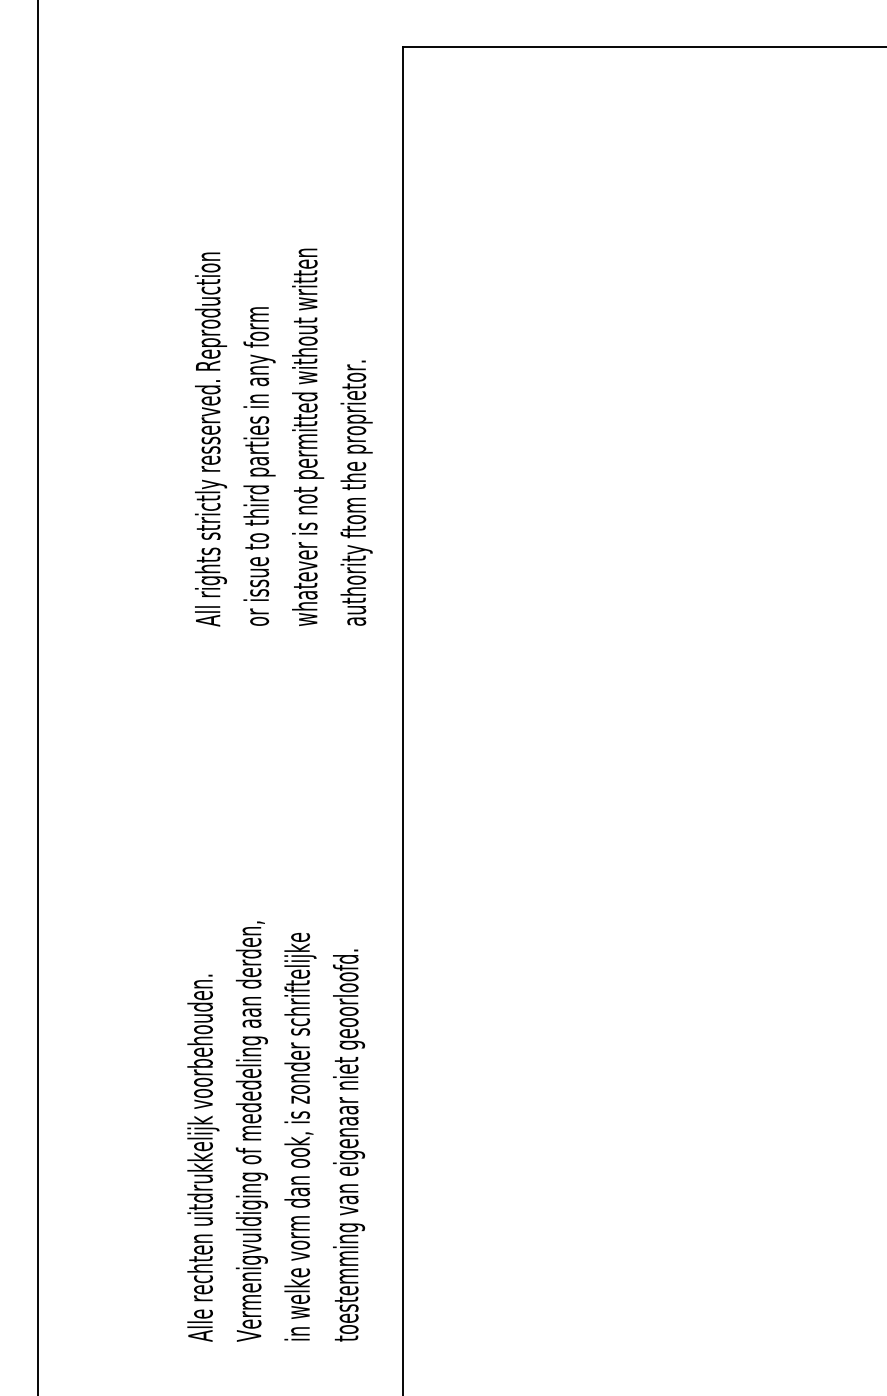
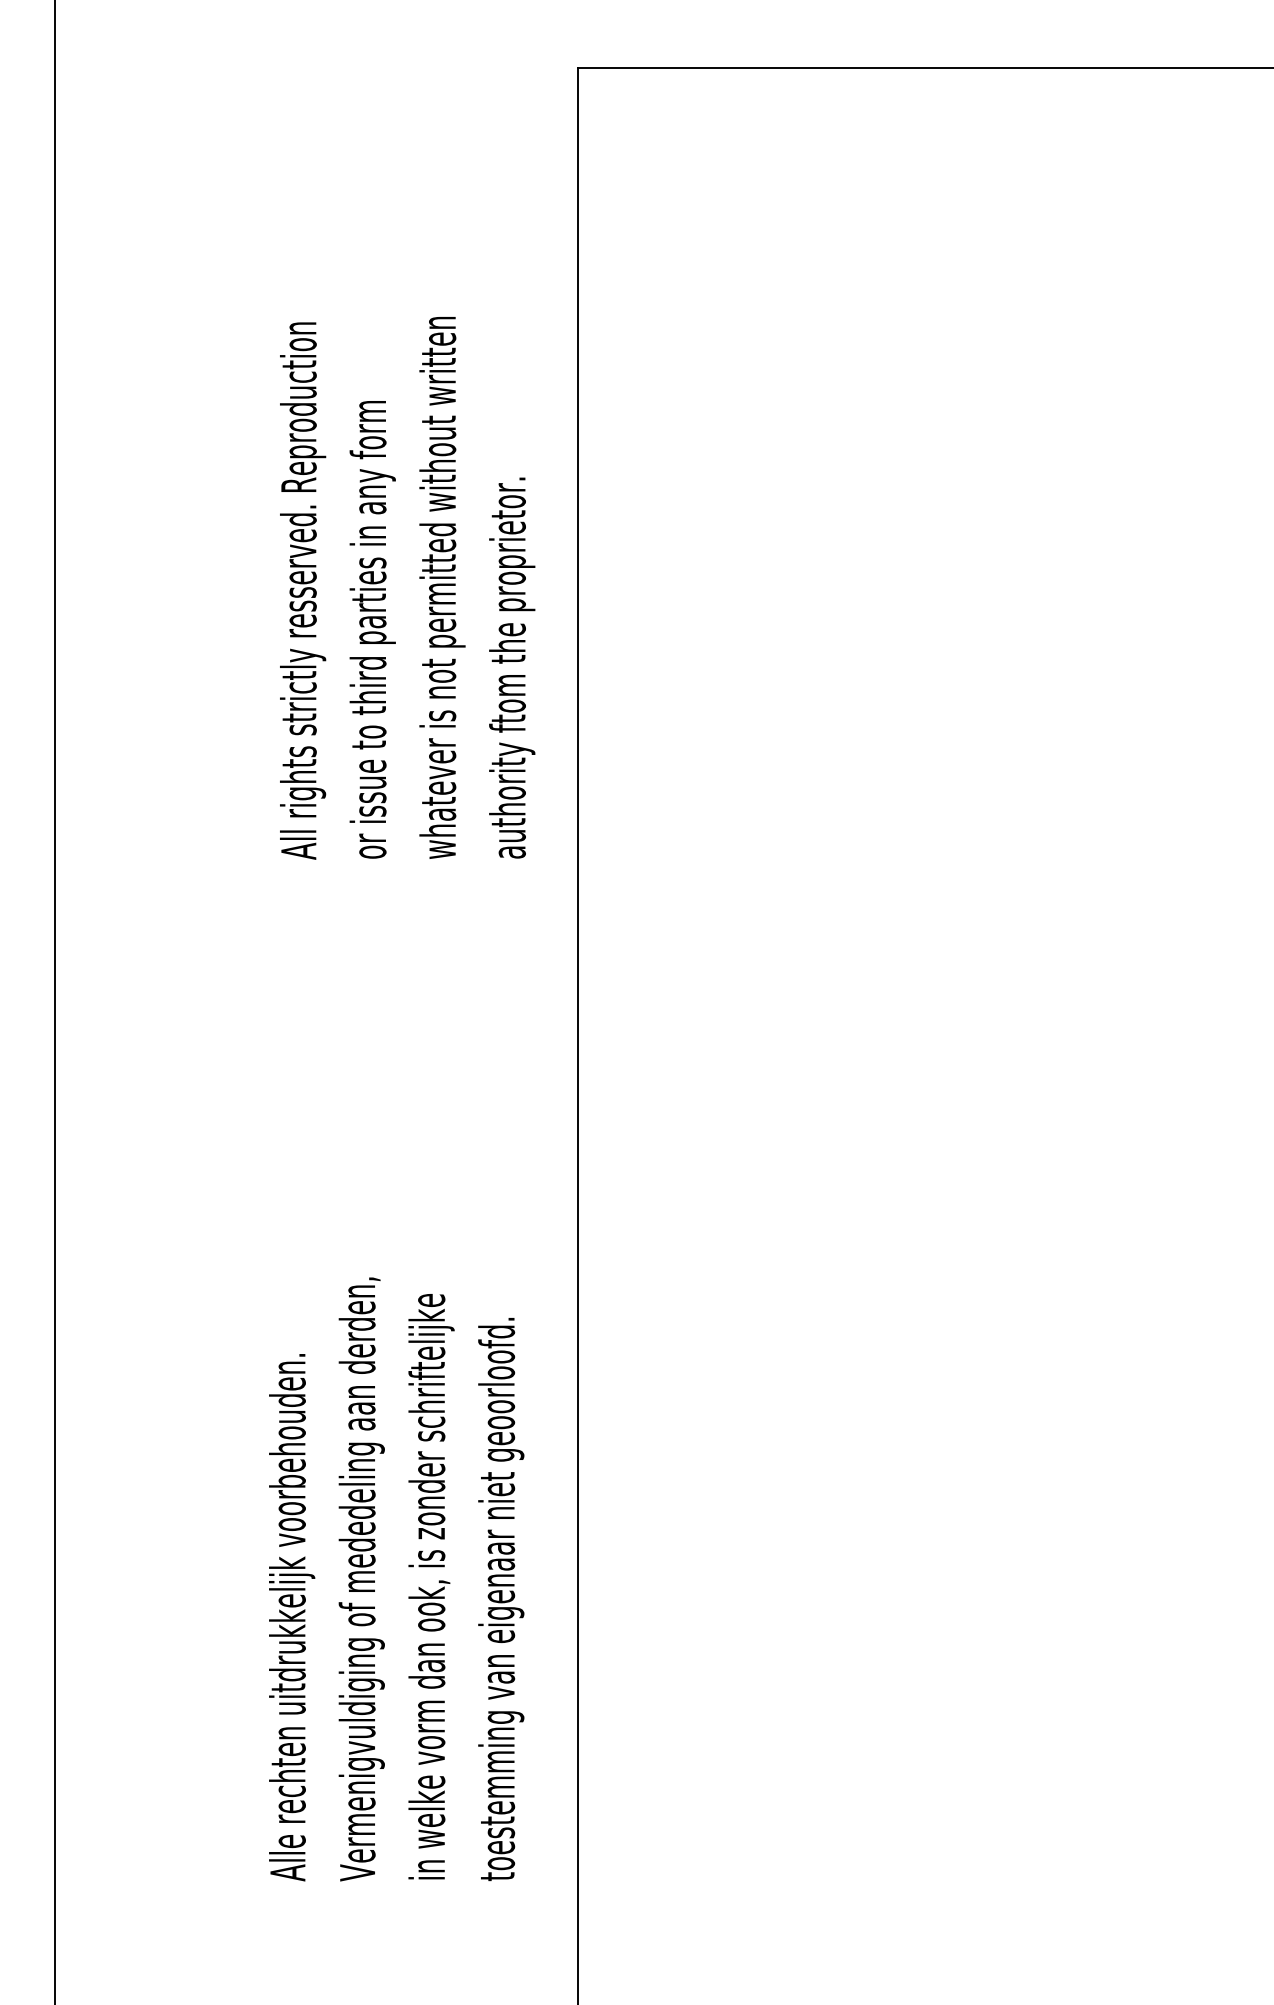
text: (283, 437) -> (407, 588), moved
text: (276, 1131) -> (397, 1579), moved

